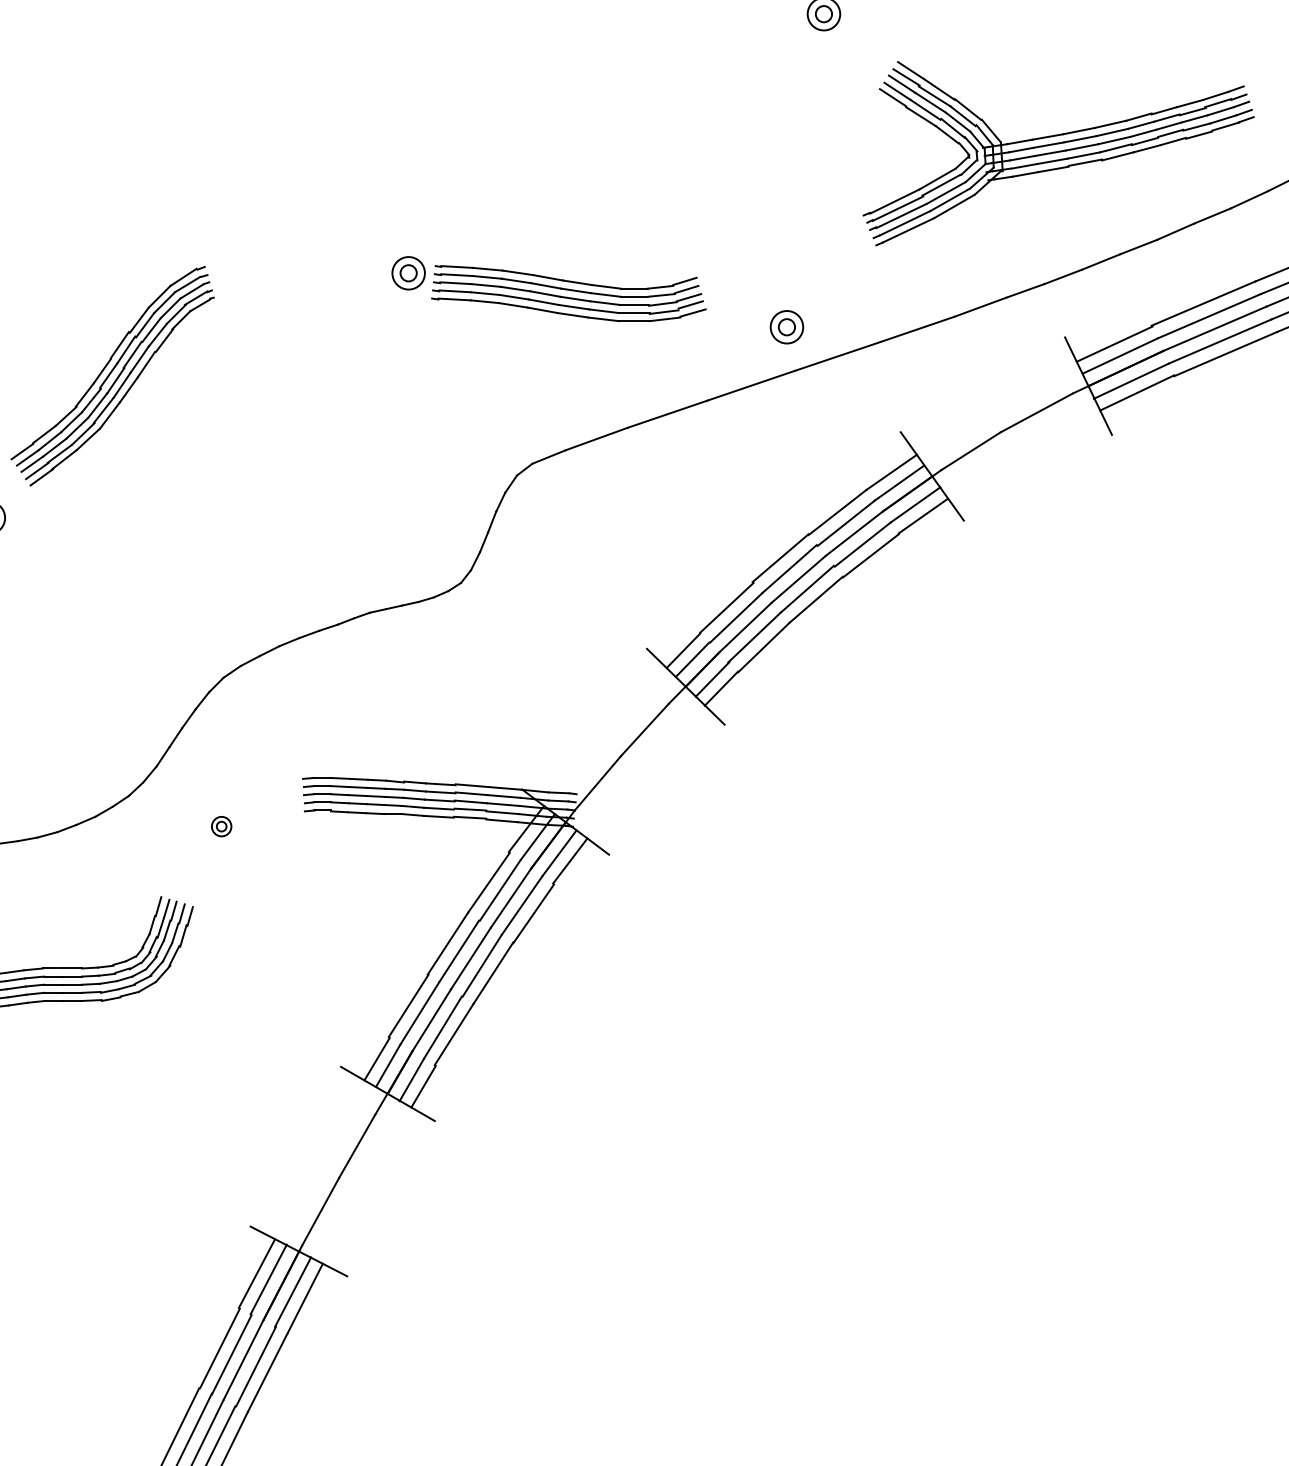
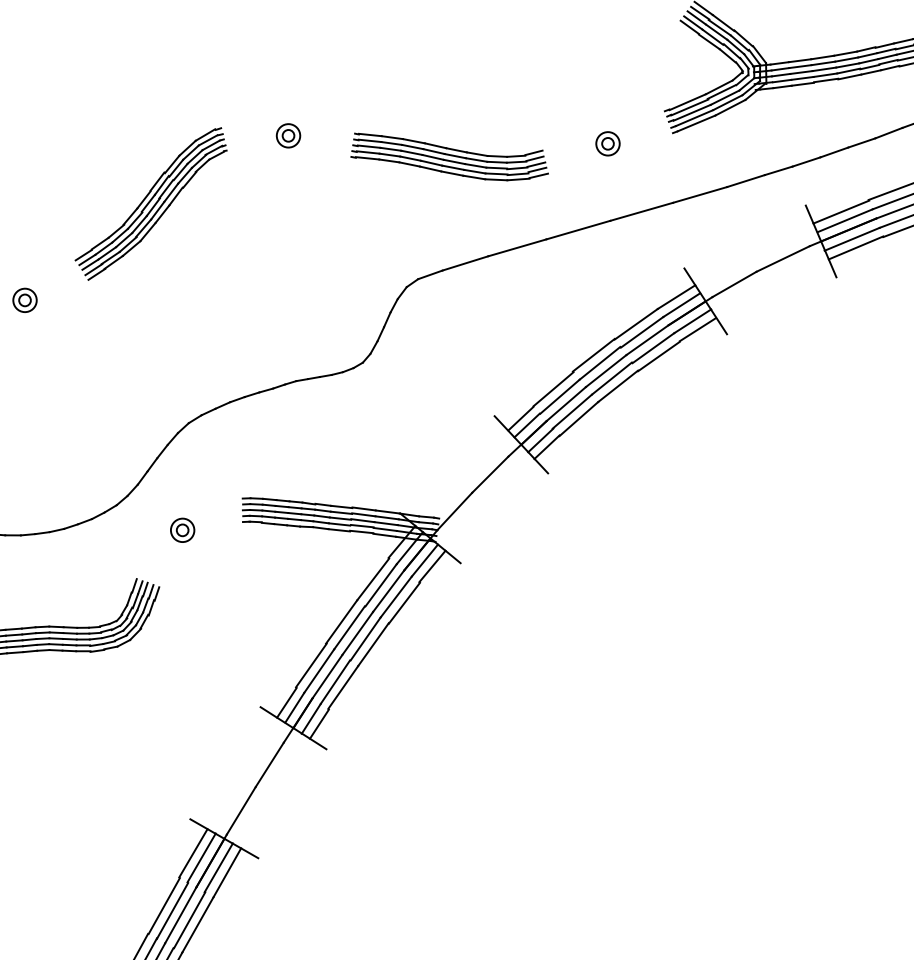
part: (408, 273) -> (288, 135), moved
part: (786, 327) -> (607, 143), moved
part: (112, 376) -> (151, 204), moved
part: (221, 826) -> (182, 530), size x1.67

